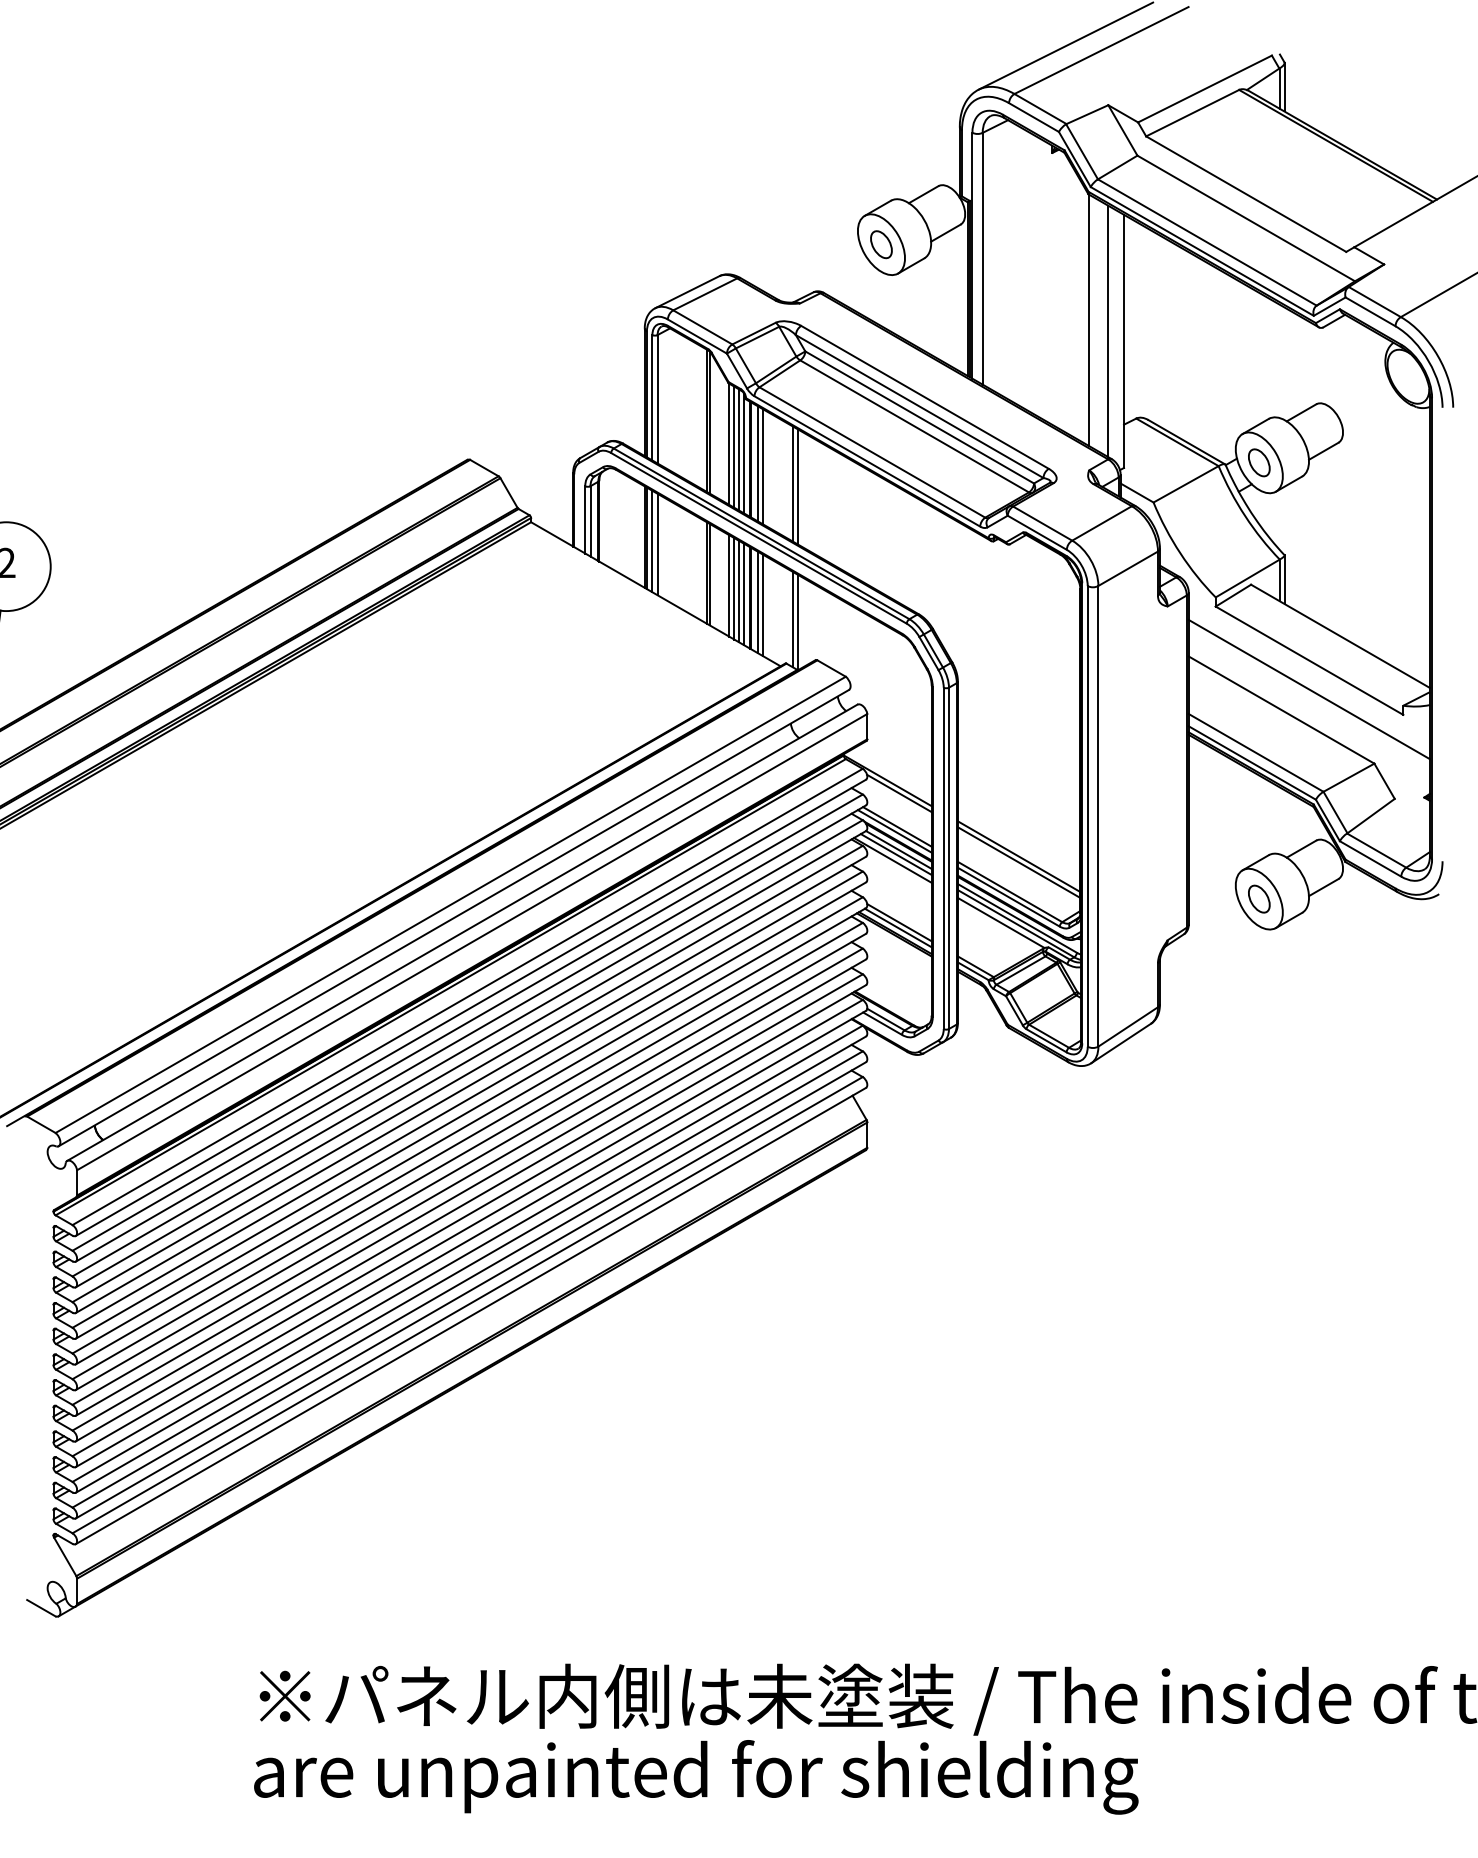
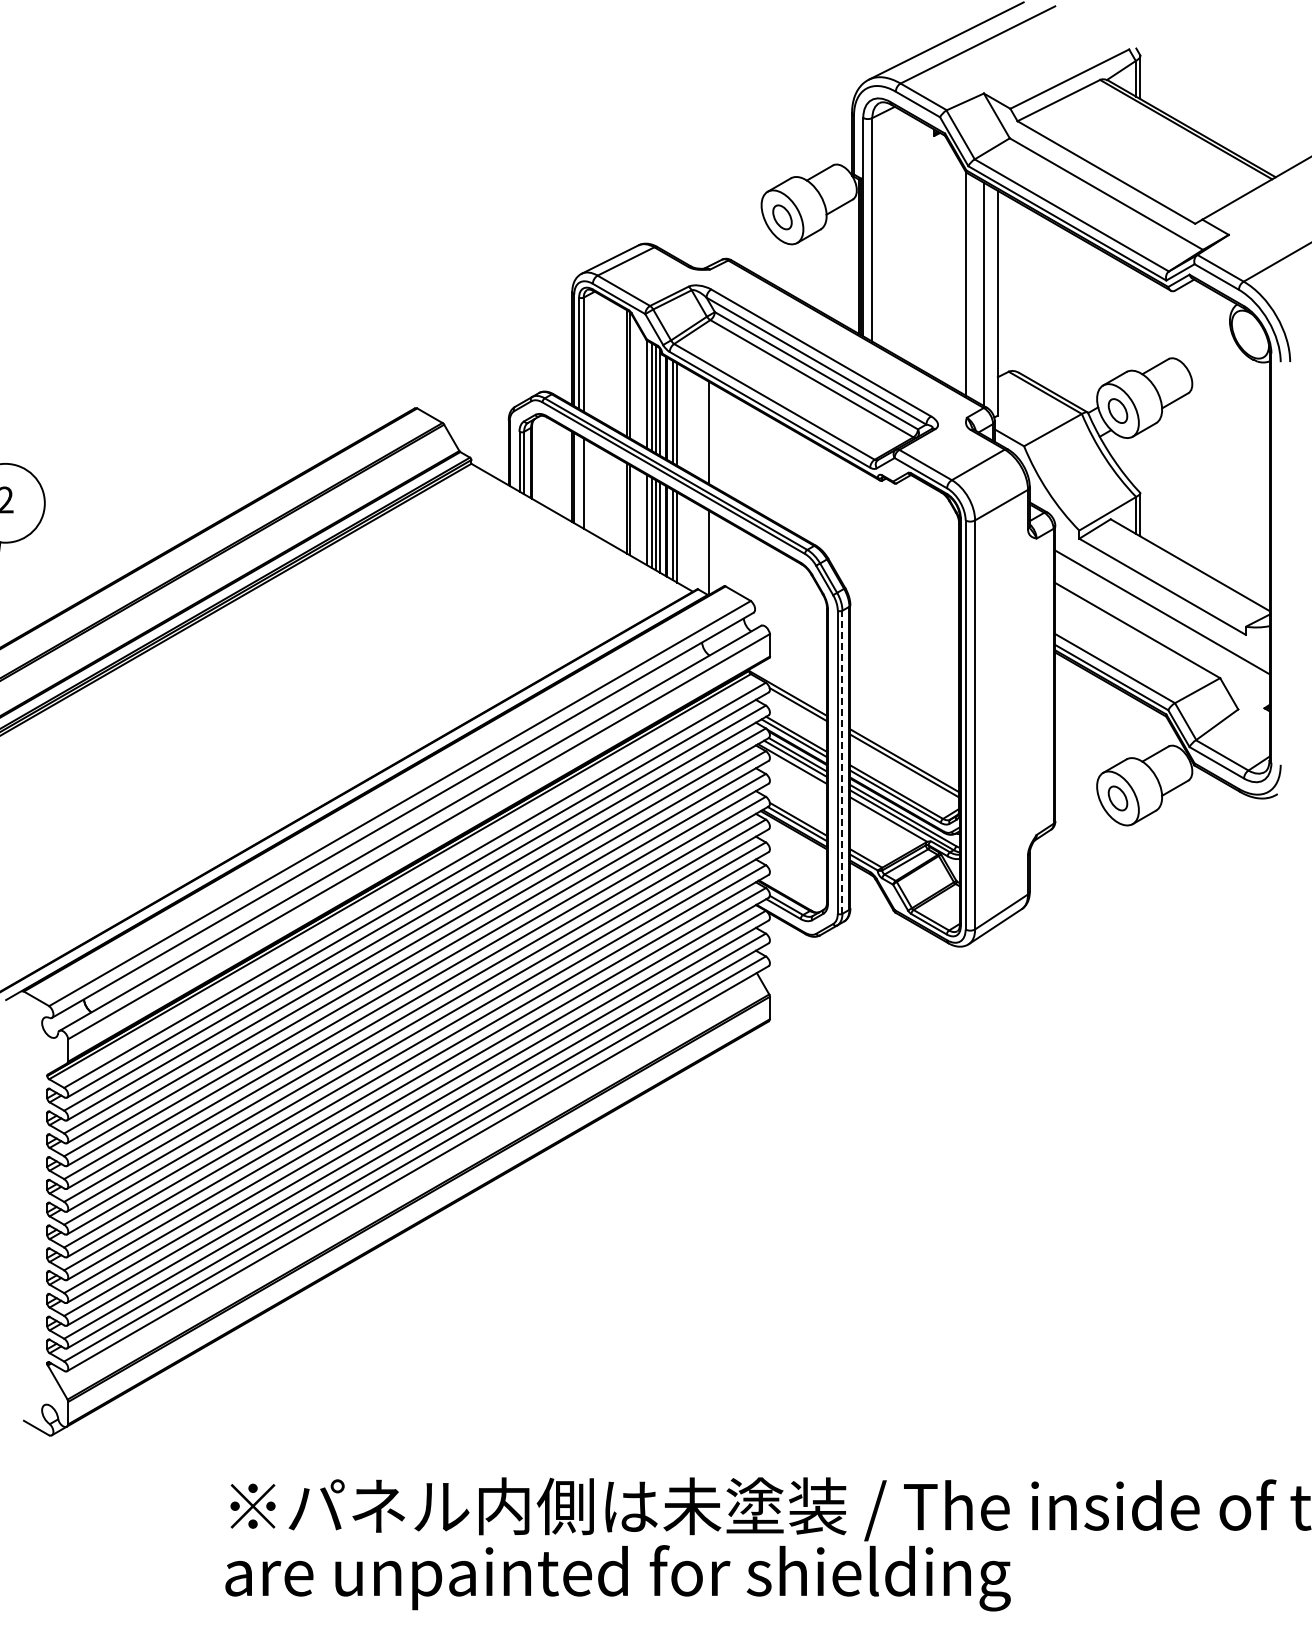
line: (792, 483) -> (703, 429), removed
line: (652, 541) -> (579, 480), removed
line: (792, 618) -> (703, 549), removed
line: (949, 858) -> (842, 762), solid -> dashed

